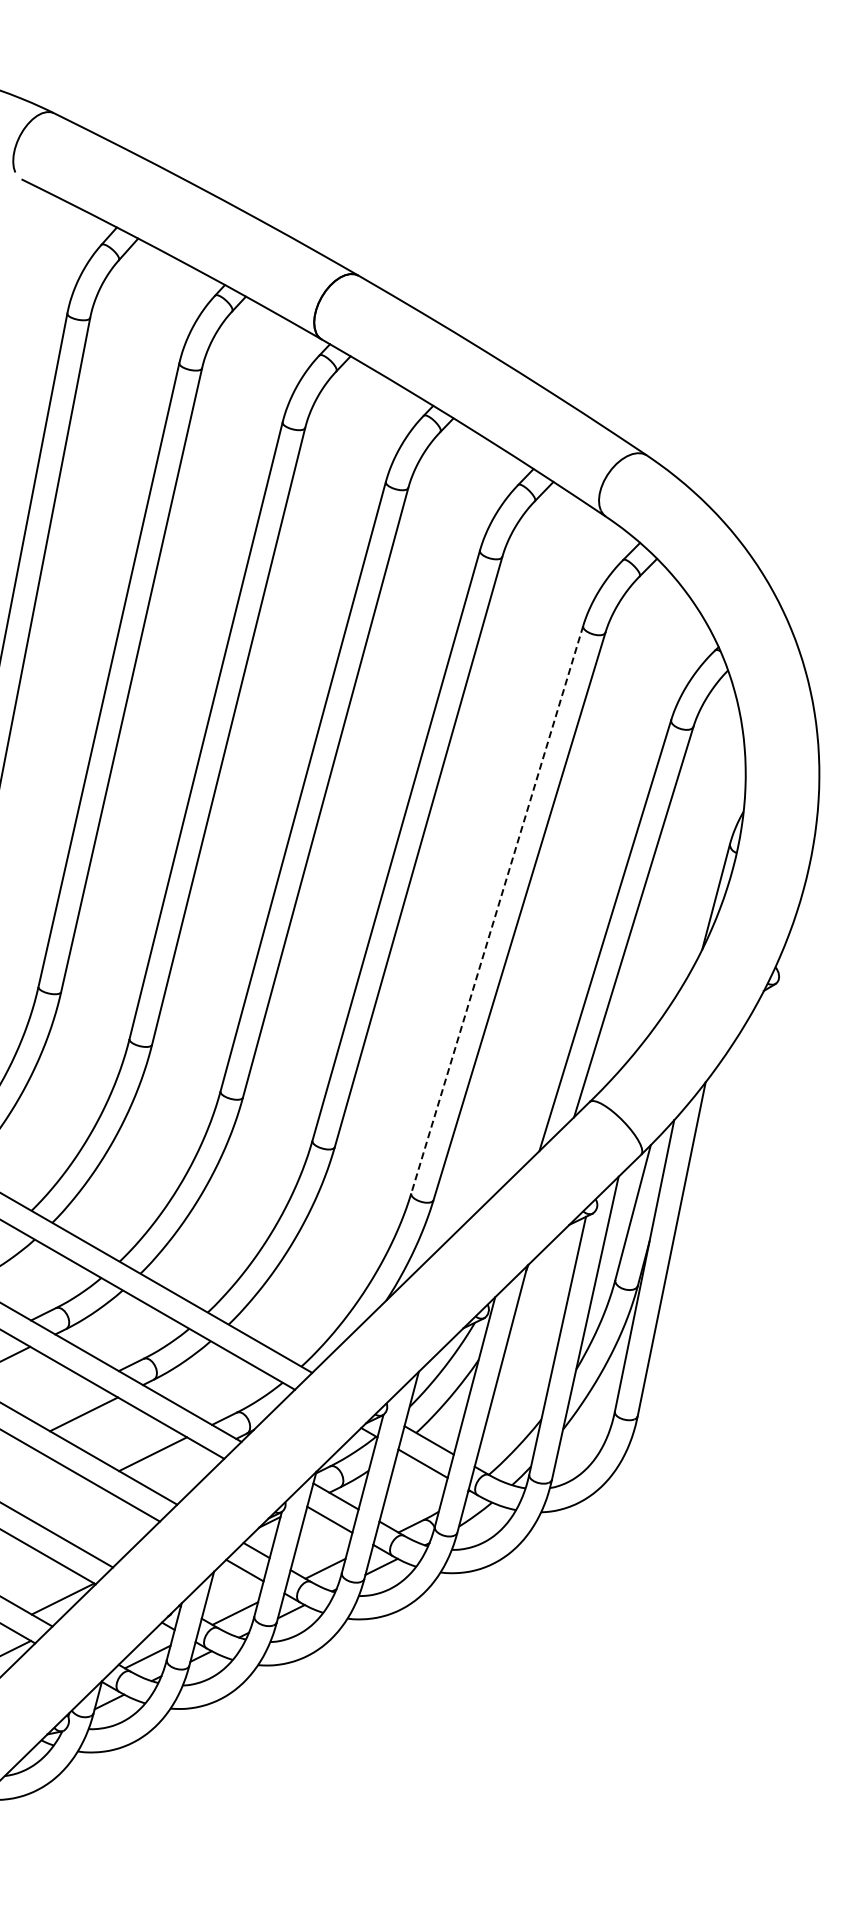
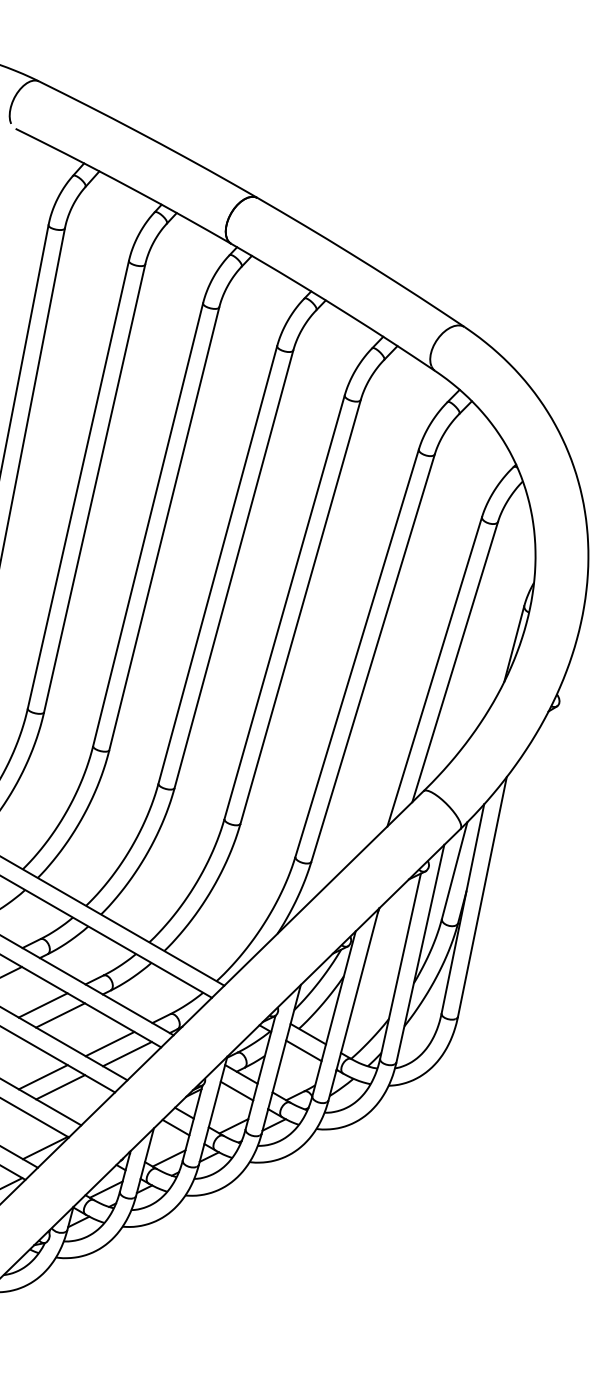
line: (497, 910) -> (357, 653), dashed -> solid
line: (59, 1400) -> (42, 1005), added
line: (177, 1468) -> (127, 1054), added
line: (60, 1500) -> (43, 1077), added
line: (84, 1514) -> (60, 1087), added

